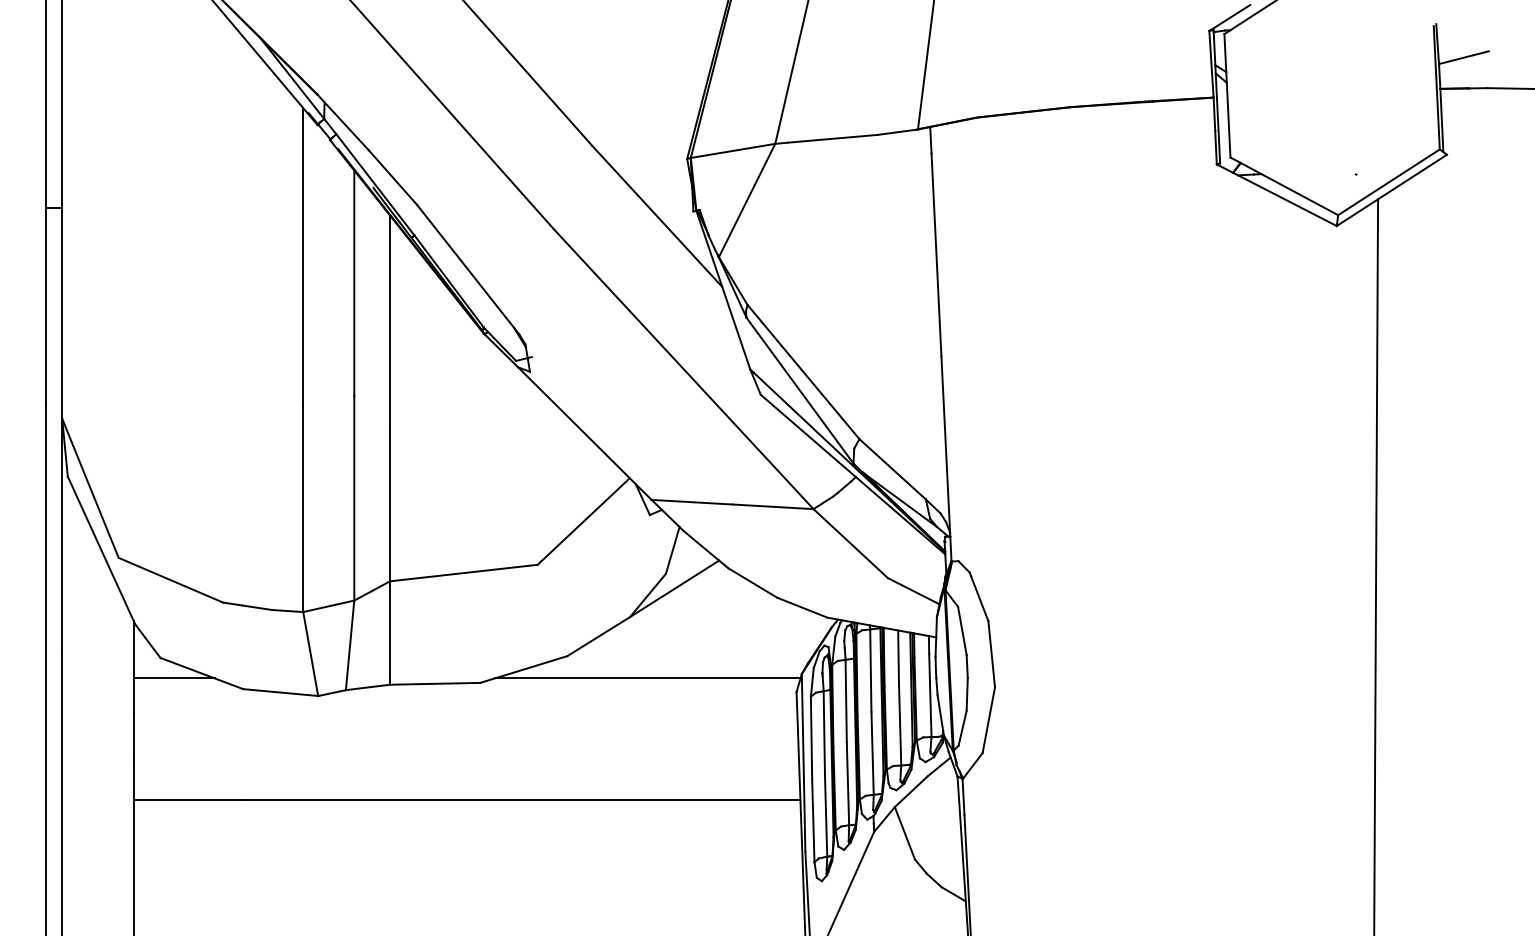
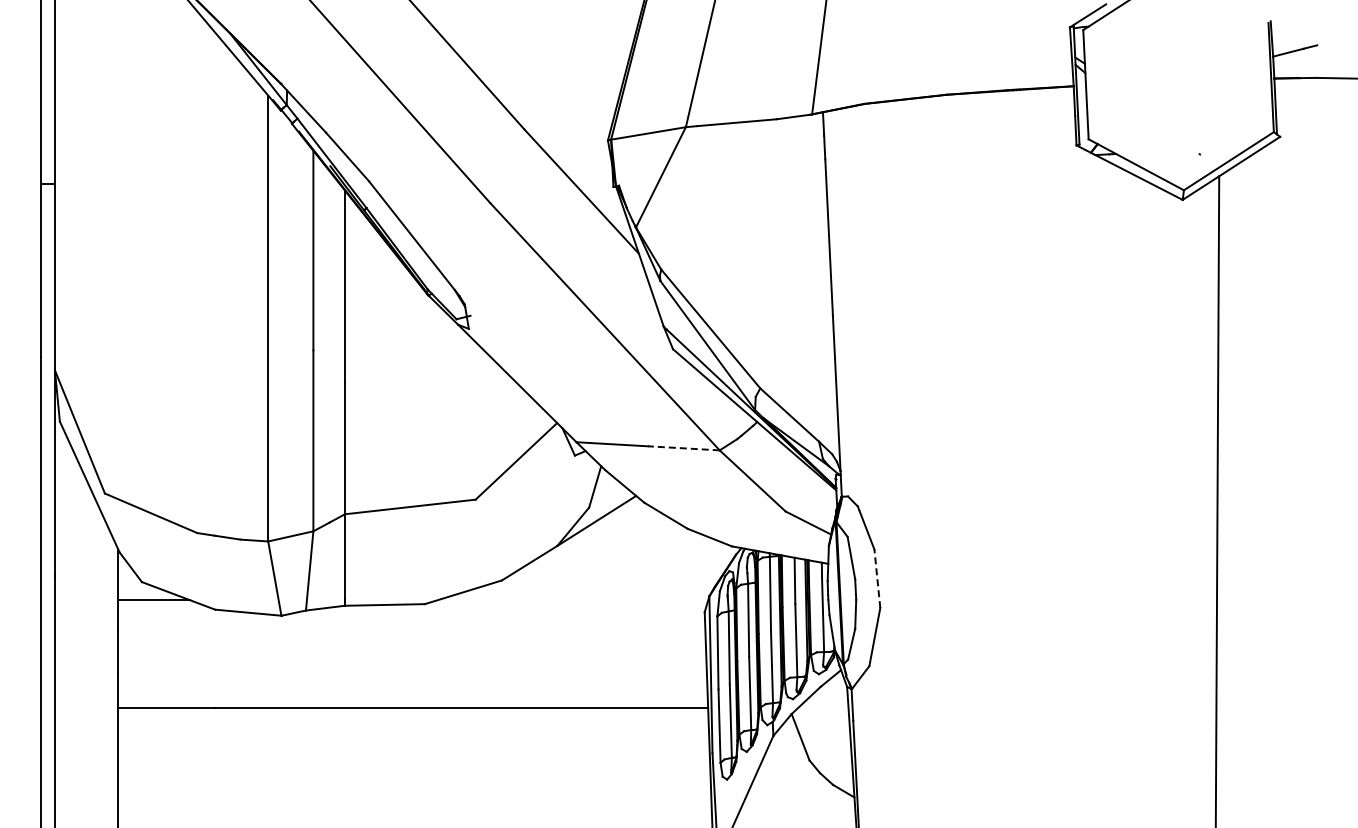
line: (772, 506) -> (683, 448), solid -> dashed
line: (991, 653) -> (877, 578), solid -> dashed
line: (647, 678) -> (572, 600), removed

